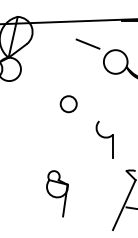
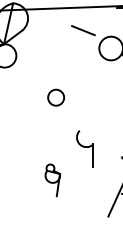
circle: (68, 104) -> (55, 98), moved
part: (104, 139) -> (84, 149), moved
part: (57, 193) -> (52, 180), size x0.7

